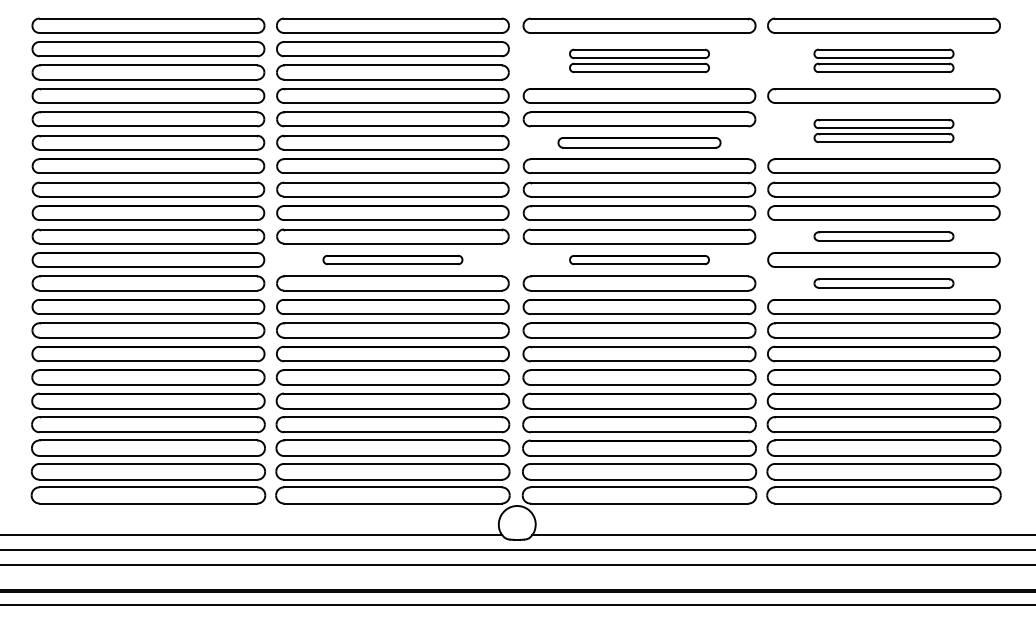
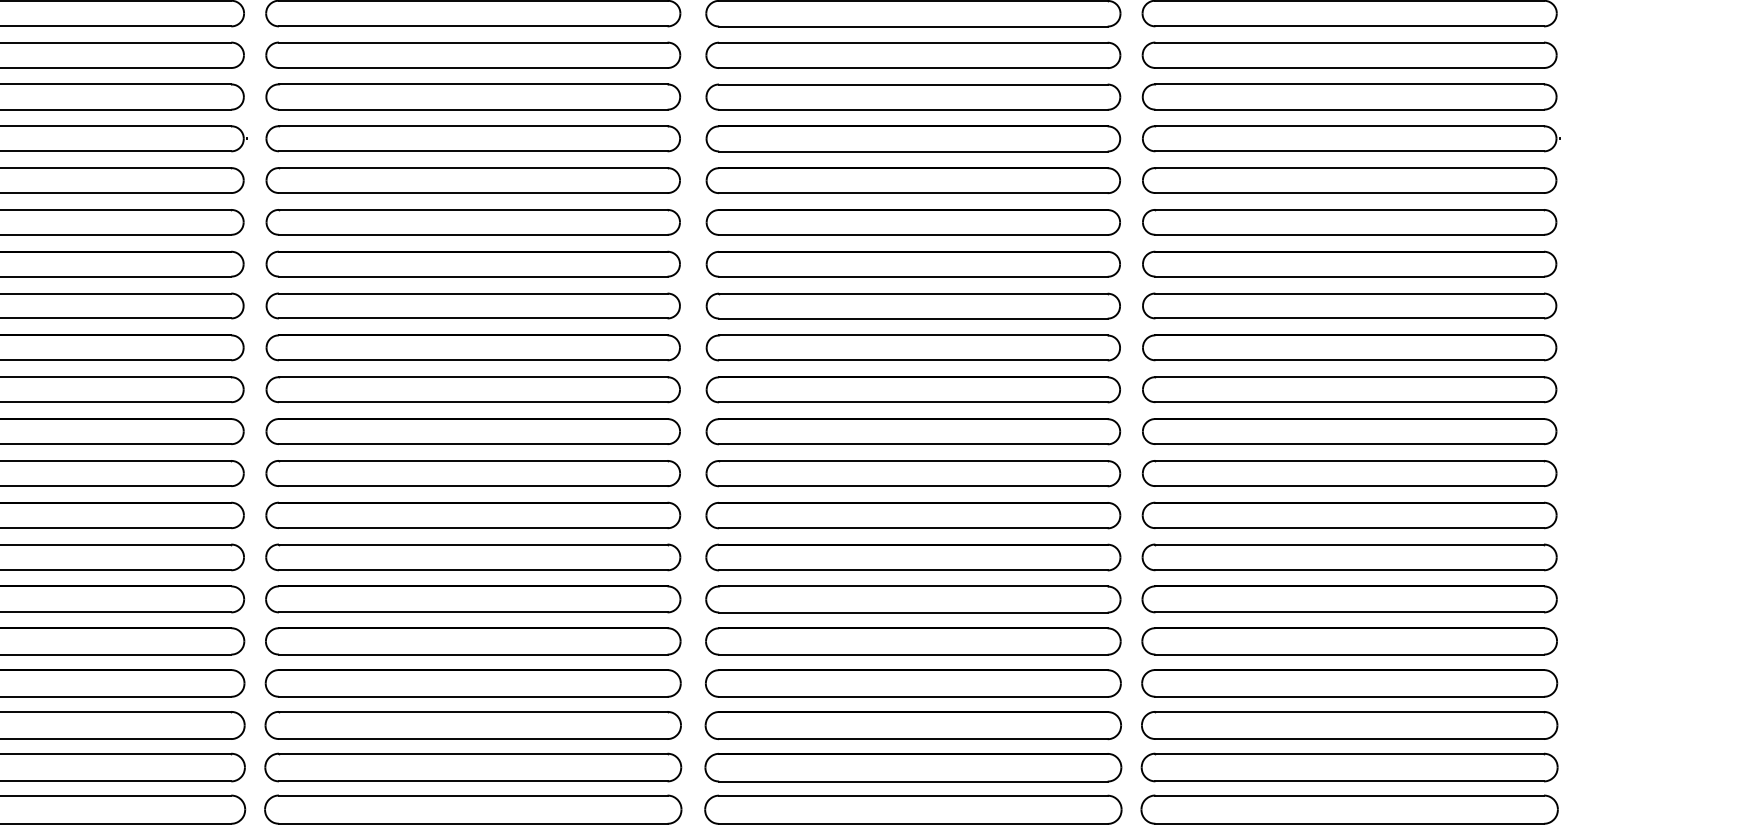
part: (639, 60) -> (913, 75), size x1.67
part: (883, 60) -> (1348, 75), size x1.67
part: (883, 130) -> (1348, 200), size x1.67
part: (639, 142) -> (913, 221), size x1.43
part: (883, 236) -> (1348, 389), size x1.67
part: (392, 259) -> (472, 430), size x1.67
part: (639, 259) -> (913, 430), size x1.67
part: (883, 283) -> (1348, 473), size x1.67

